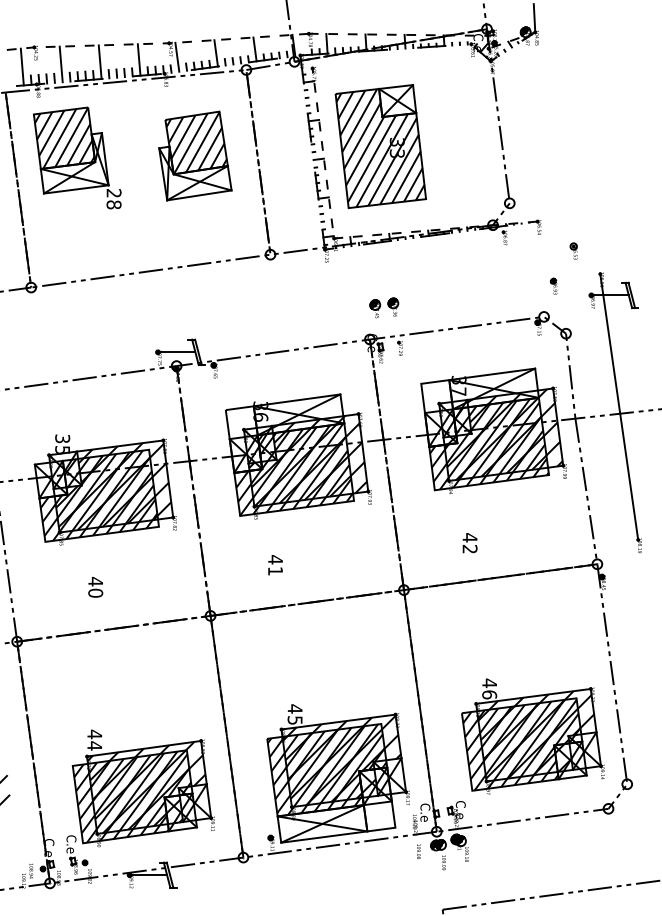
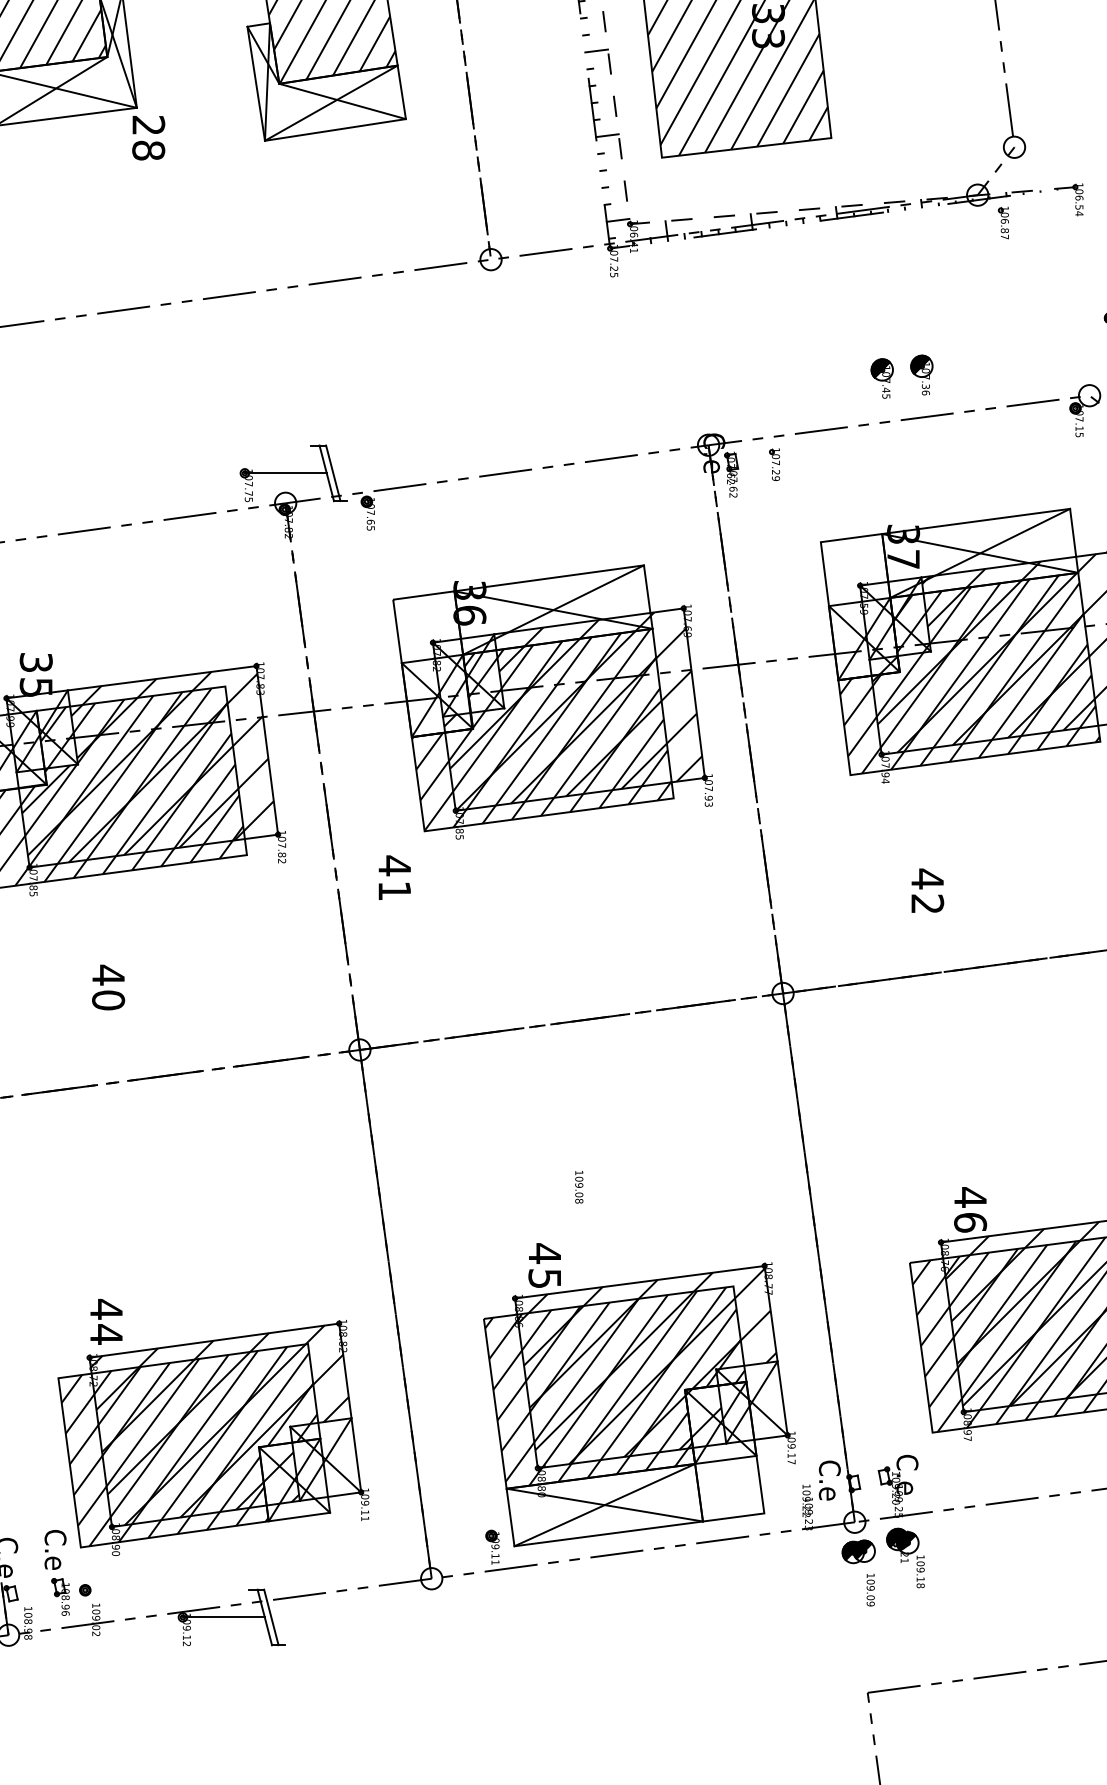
part: (384, 307) -> (902, 375), moved
text: (275, 565) -> (394, 878), moved
text: (418, 851) -> (578, 1186), moved

